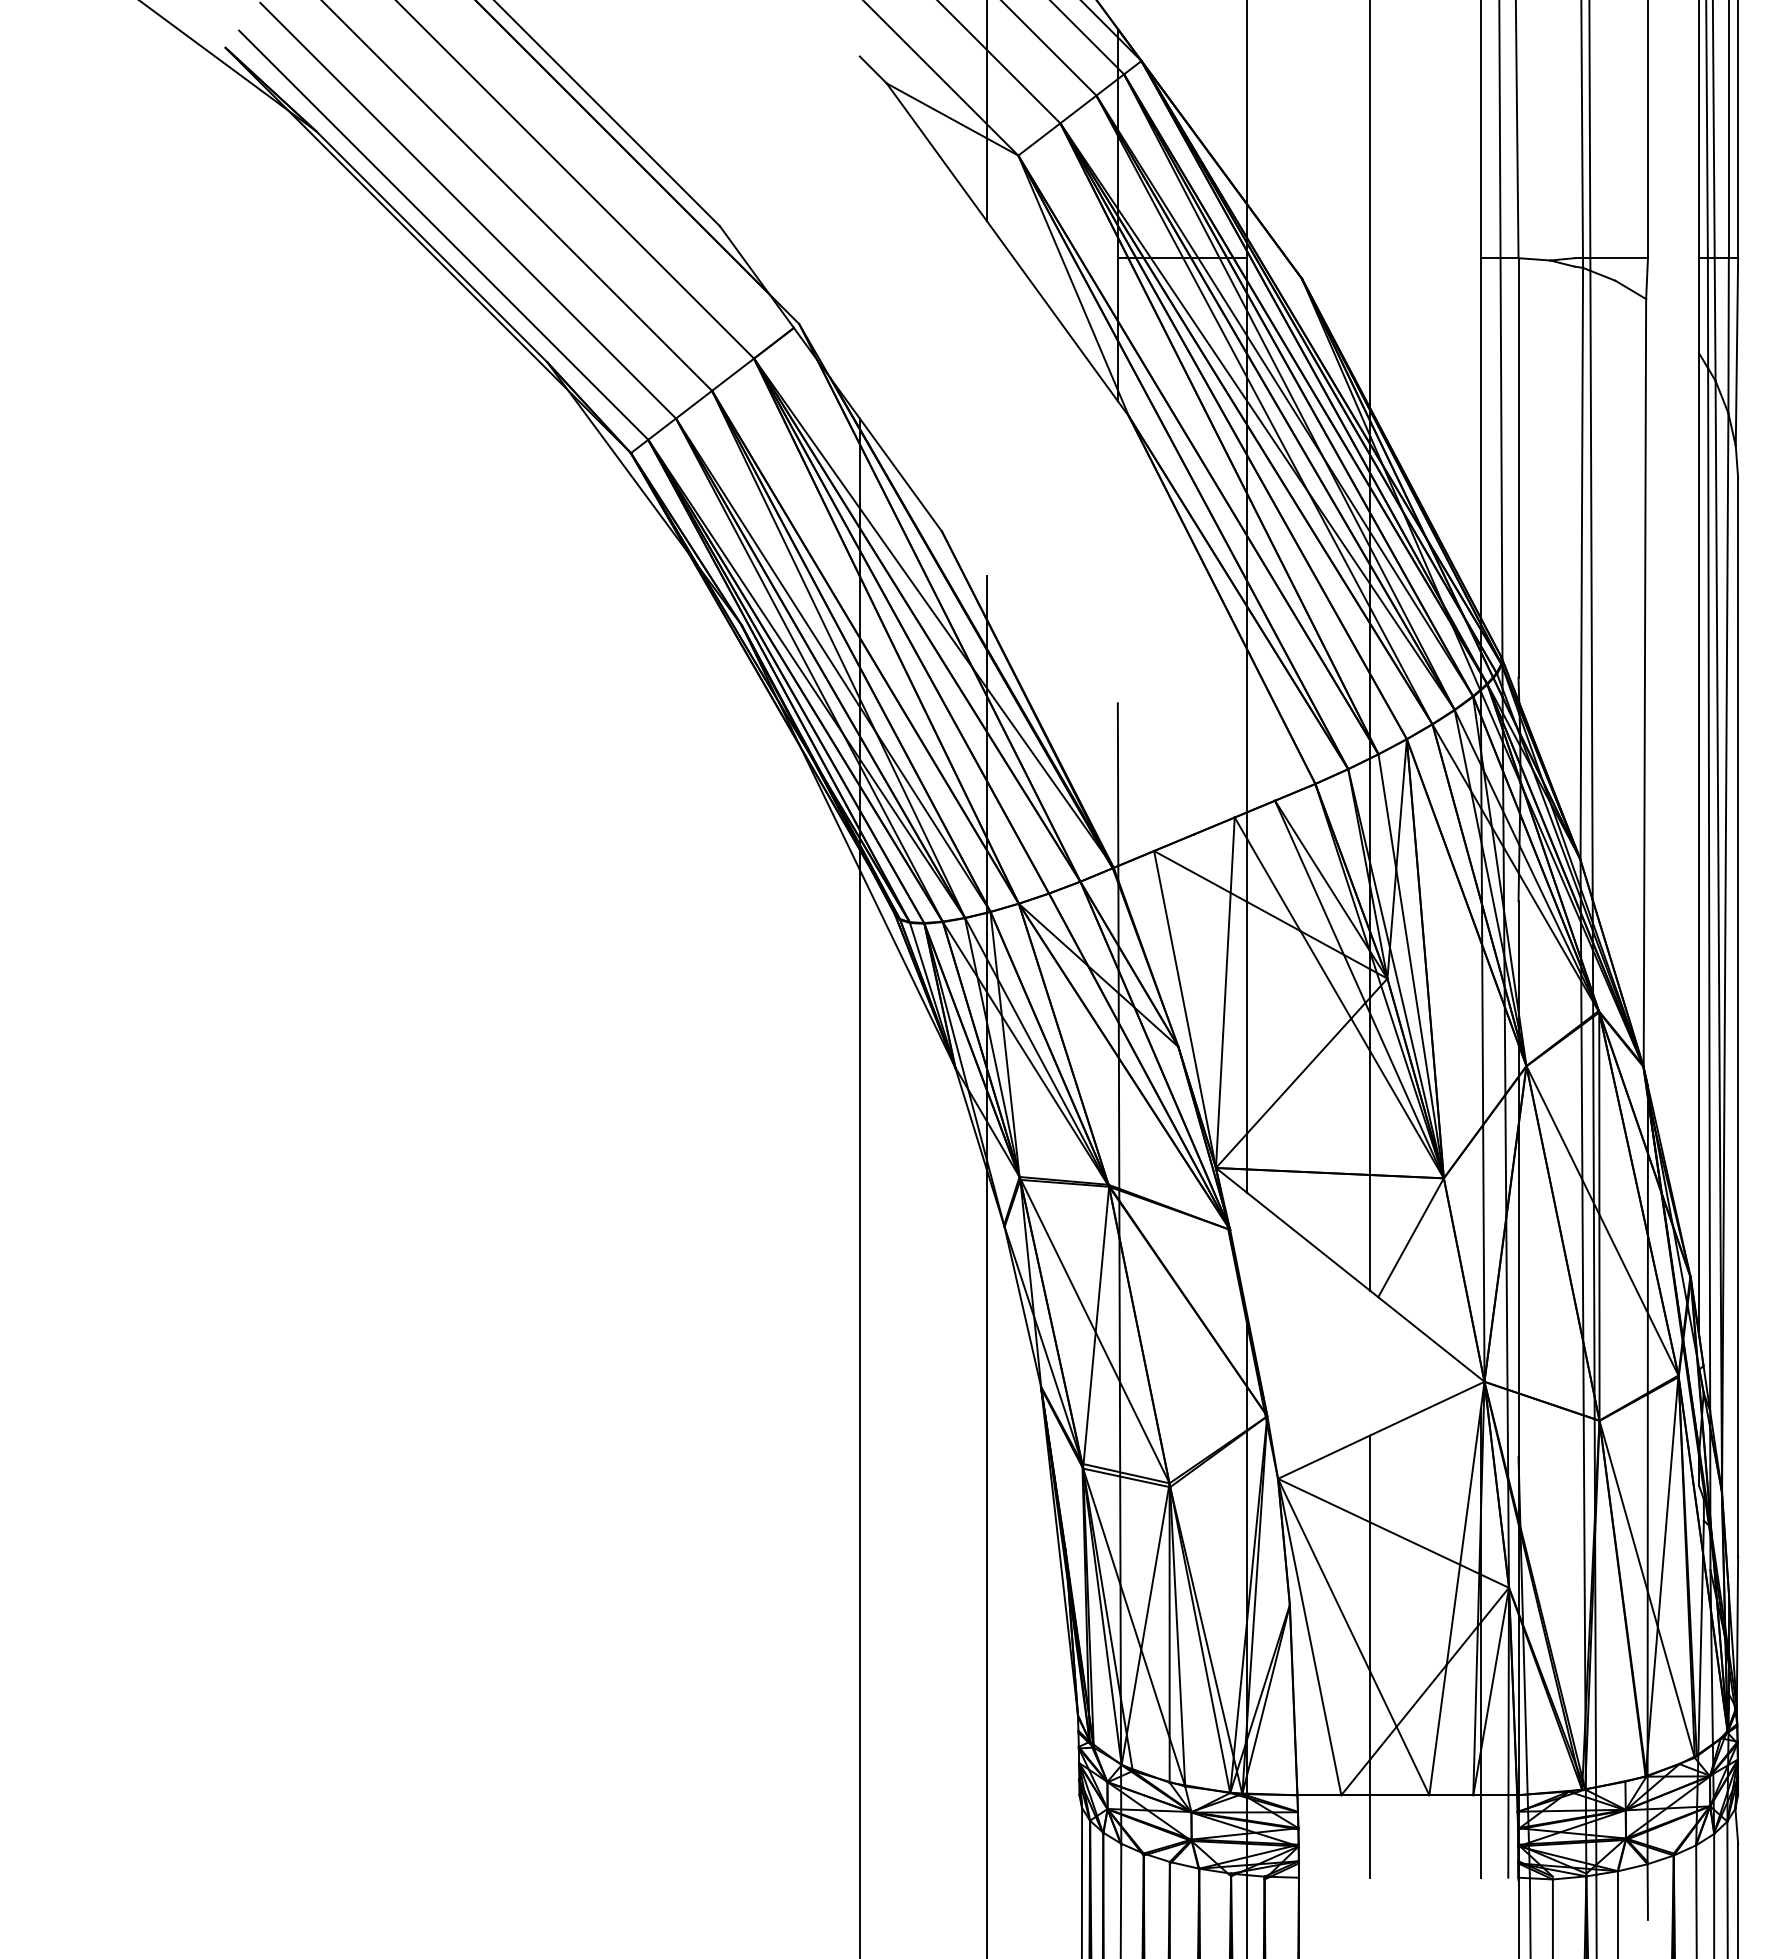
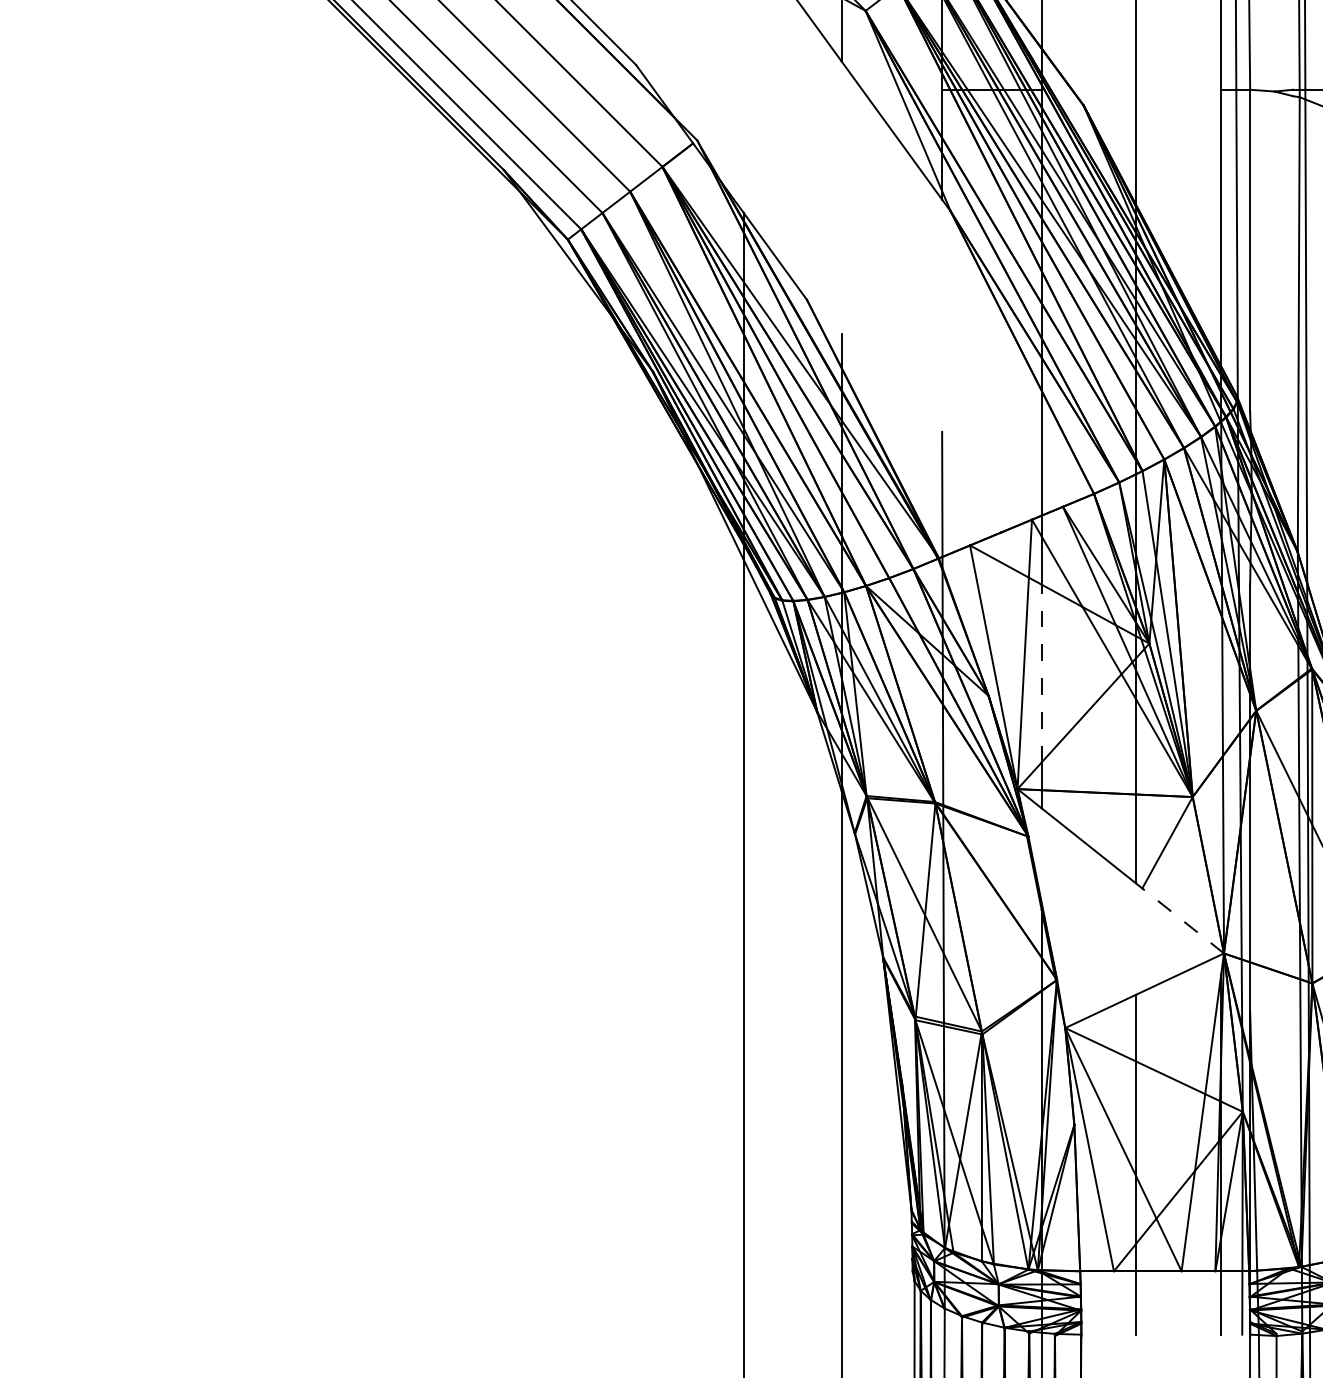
line: (1247, 1017) -> (1041, 673), solid -> dashed
line: (1431, 1339) -> (1183, 920), solid -> dashed

